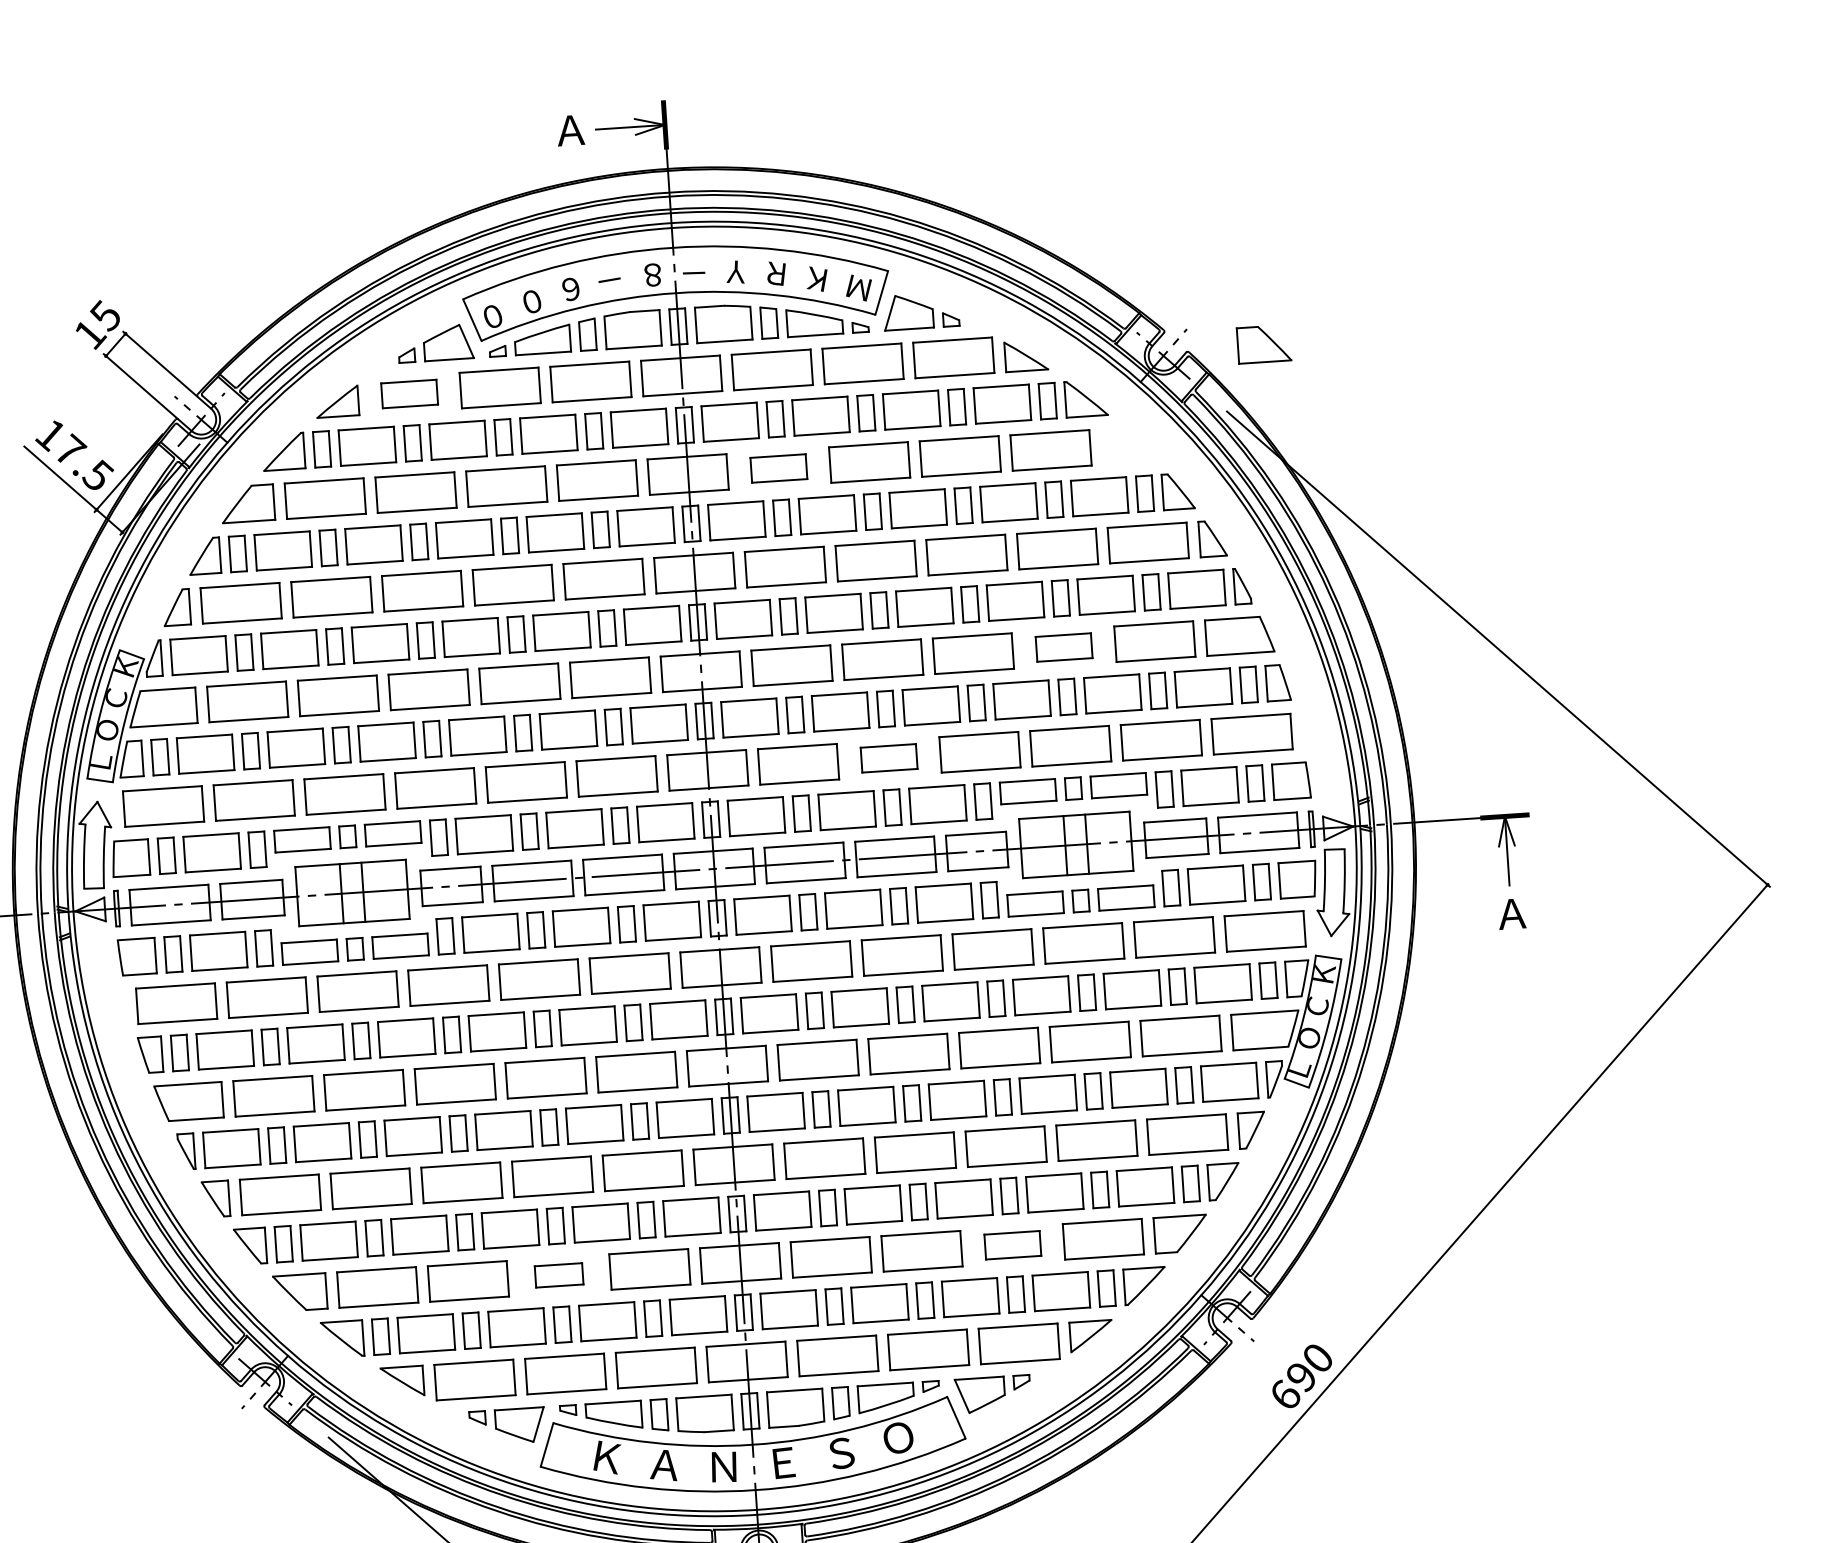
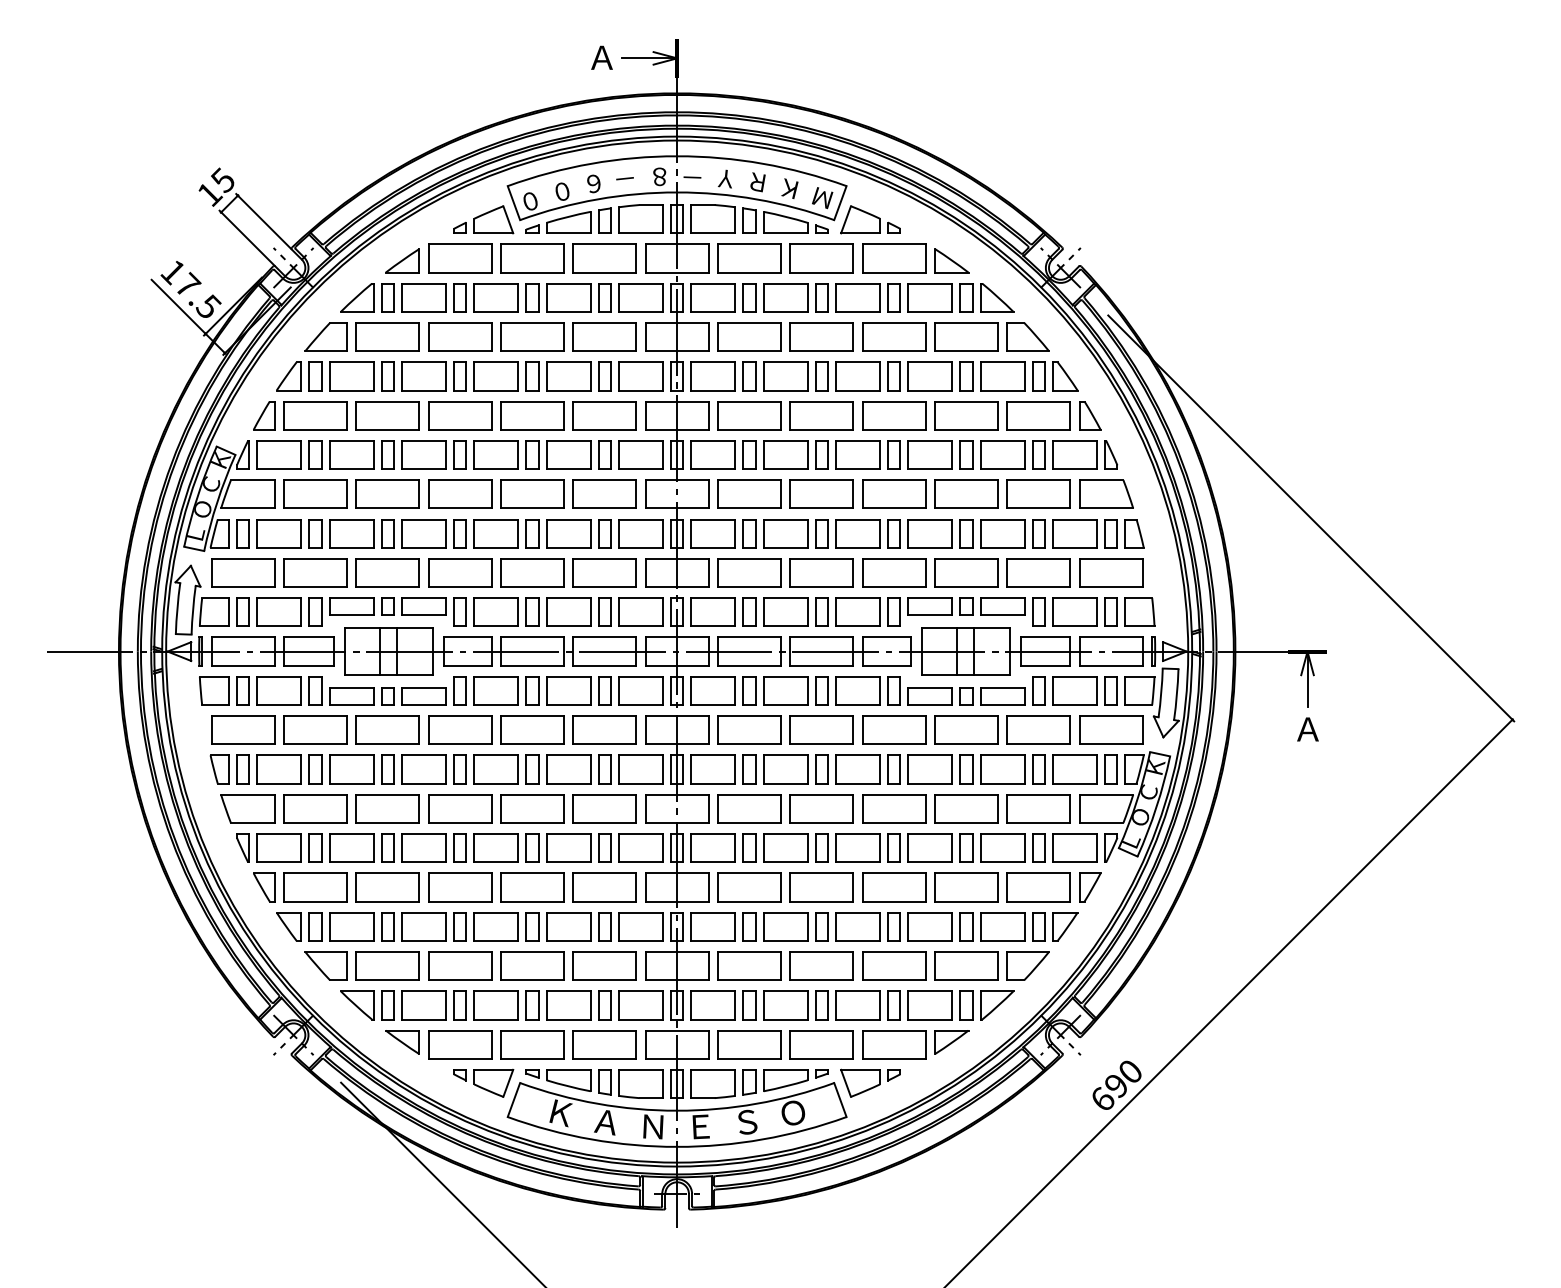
part: (1263, 343) -> (1027, 336), moved
part: (409, 394) -> (460, 258), size x1.43
part: (778, 467) -> (749, 336), size x1.43
part: (1064, 646) -> (966, 493), size x1.43
part: (888, 757) -> (821, 572), size x1.43
part: (1013, 1244) -> (894, 965), size x1.43
part: (559, 1274) -> (532, 965), size x1.67

